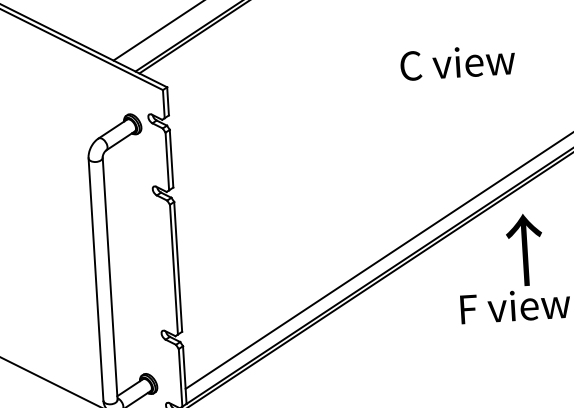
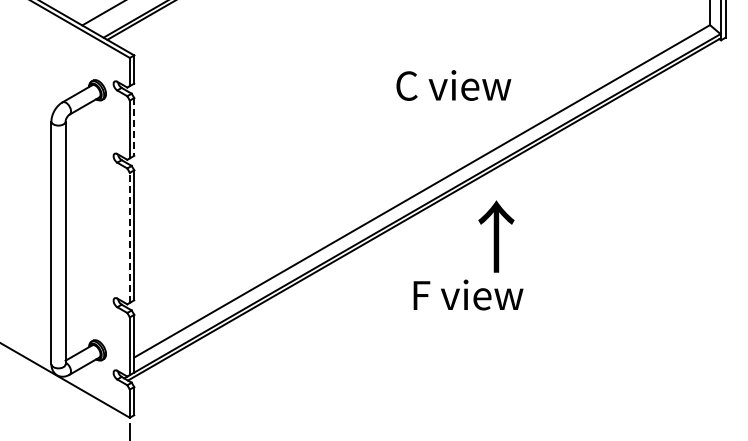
text: (457, 62) -> (453, 85), moved
line: (171, 158) -> (134, 126), solid -> dashed
text: (525, 249) -> (496, 236), moved
line: (173, 269) -> (129, 237), solid -> dashed

